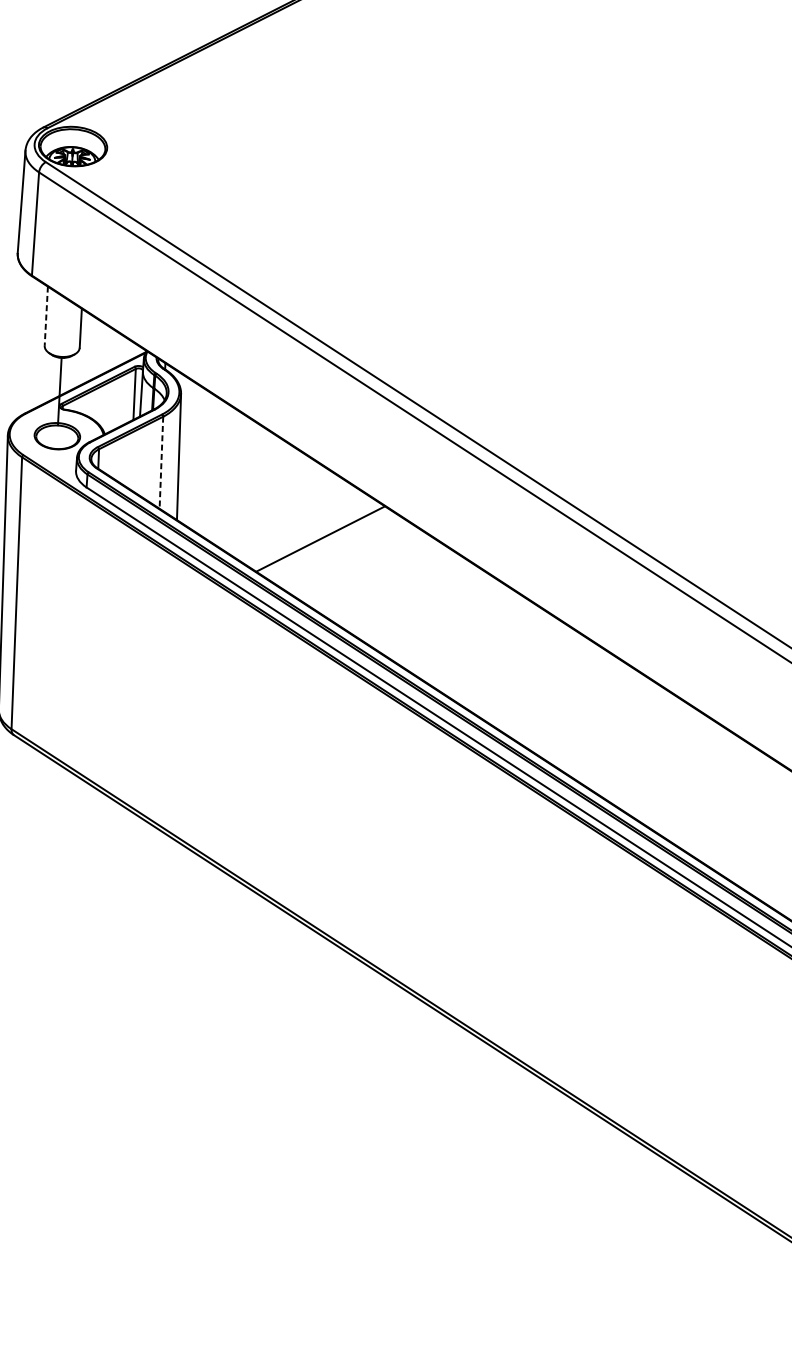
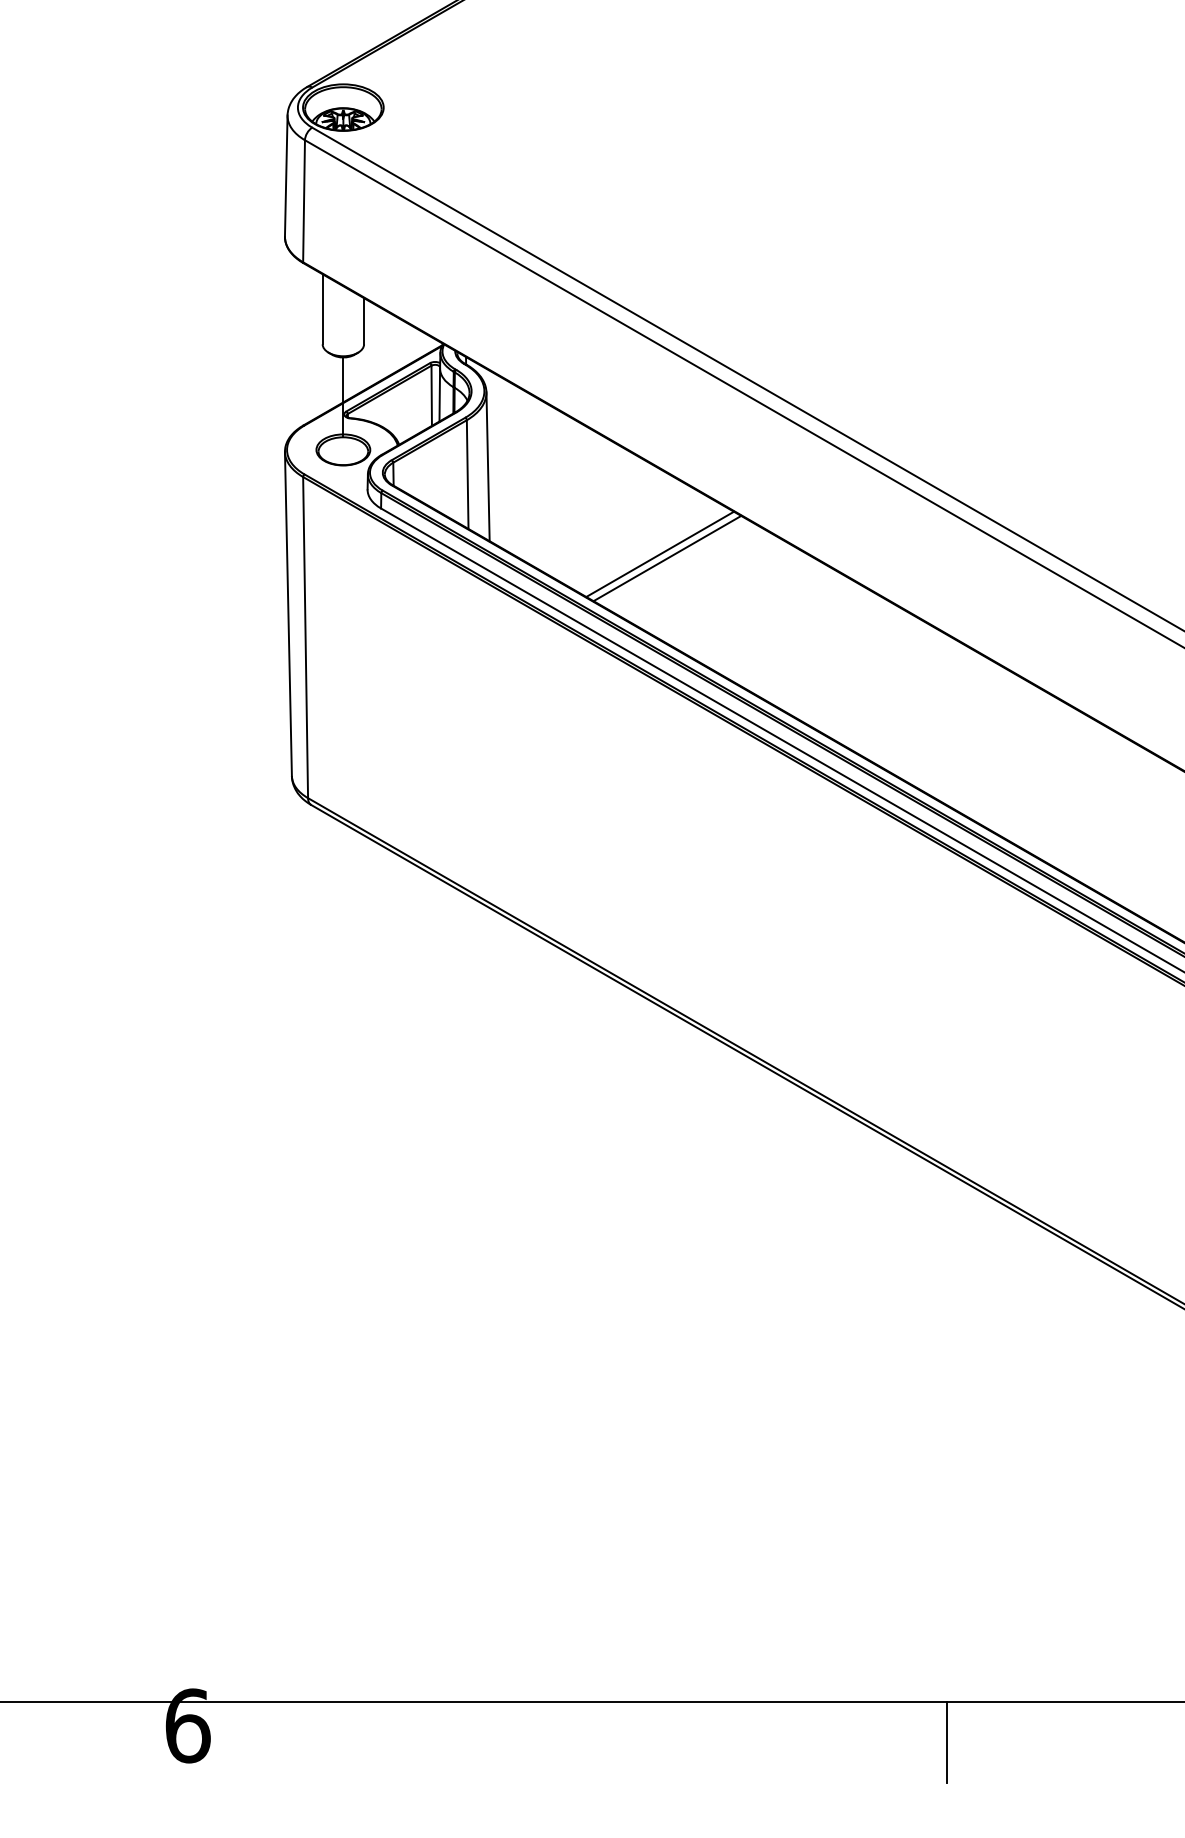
line: (46, 316) -> (322, 309), dashed -> solid
line: (161, 463) -> (467, 475), dashed -> solid
line: (326, 542) -> (667, 558), added

